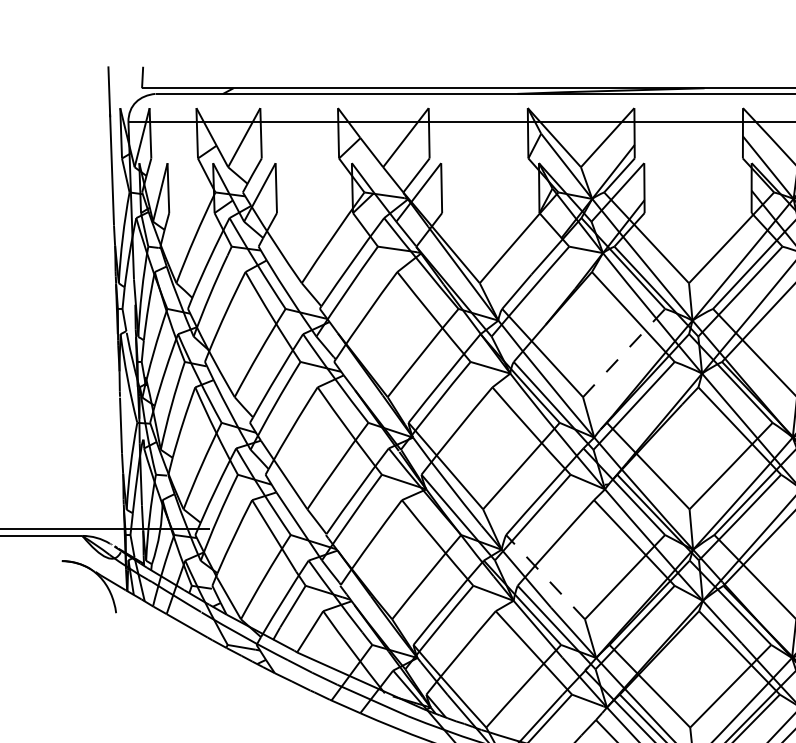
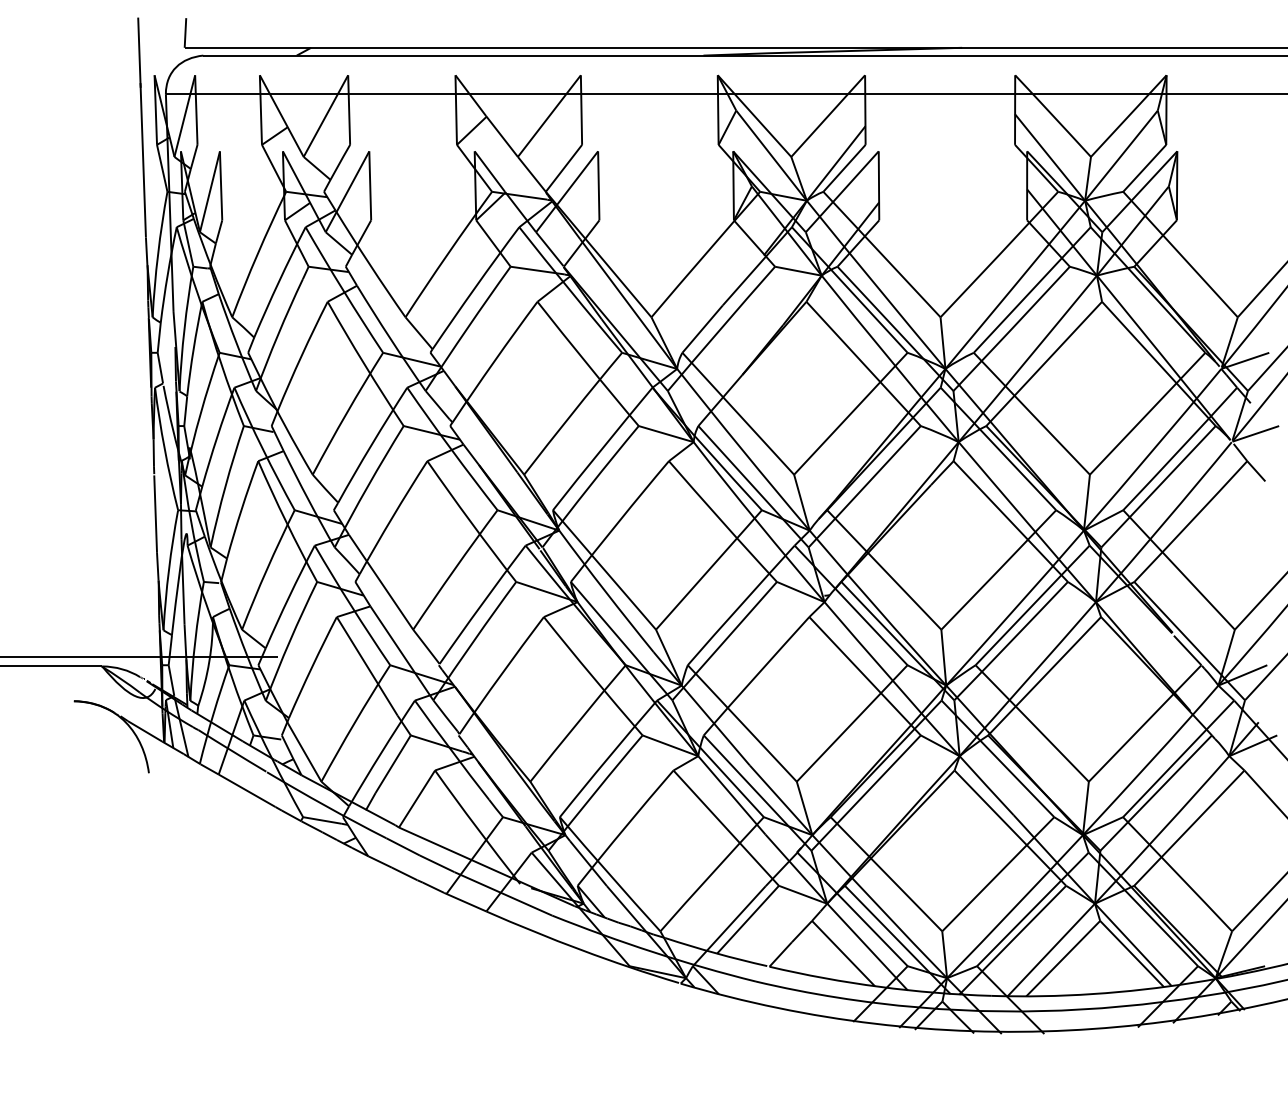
line: (624, 352) -> (851, 413), dashed -> solid
line: (545, 577) -> (742, 723), dashed -> solid

